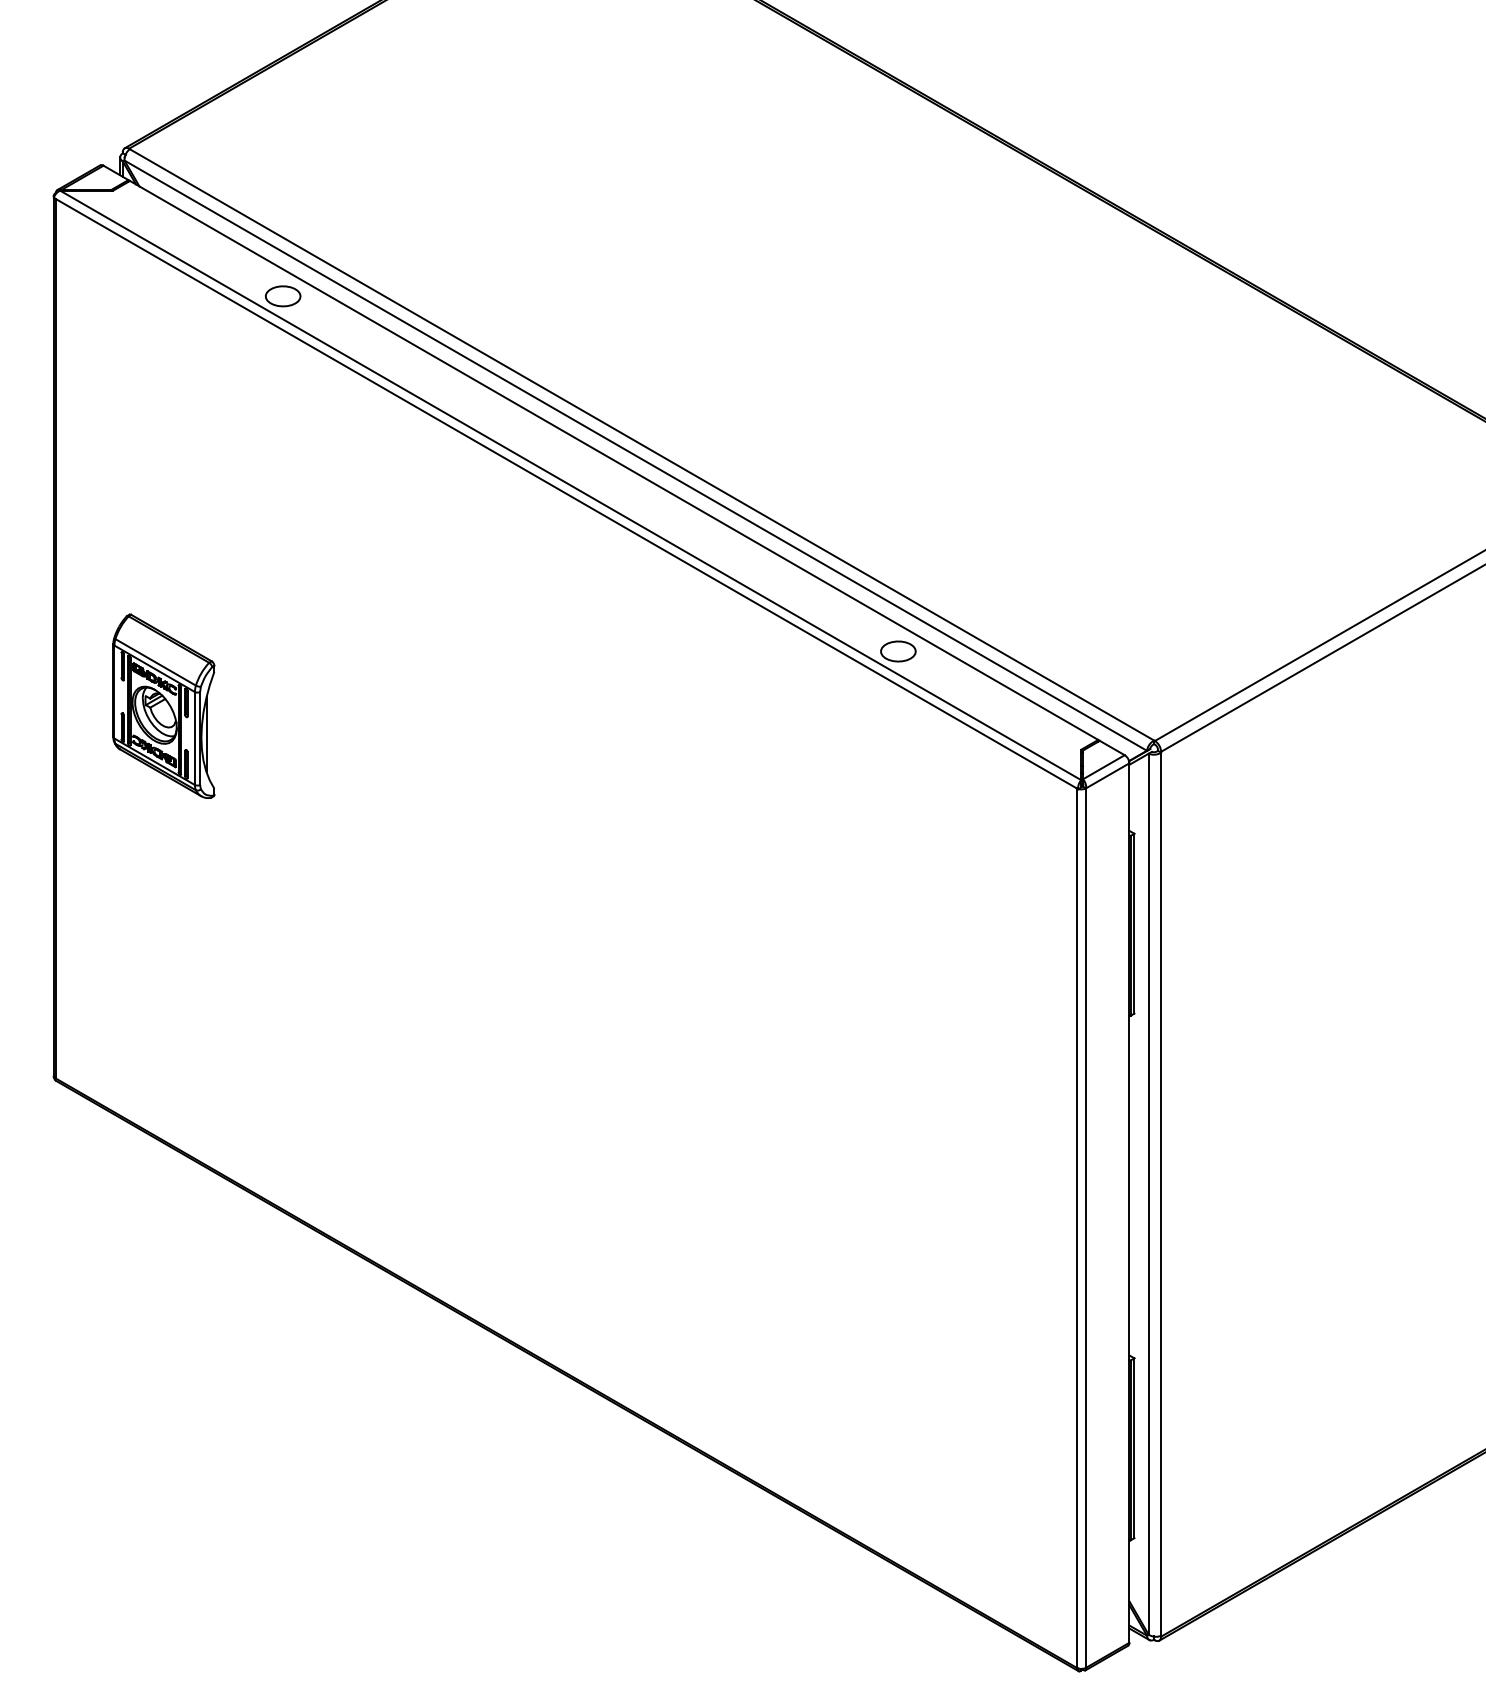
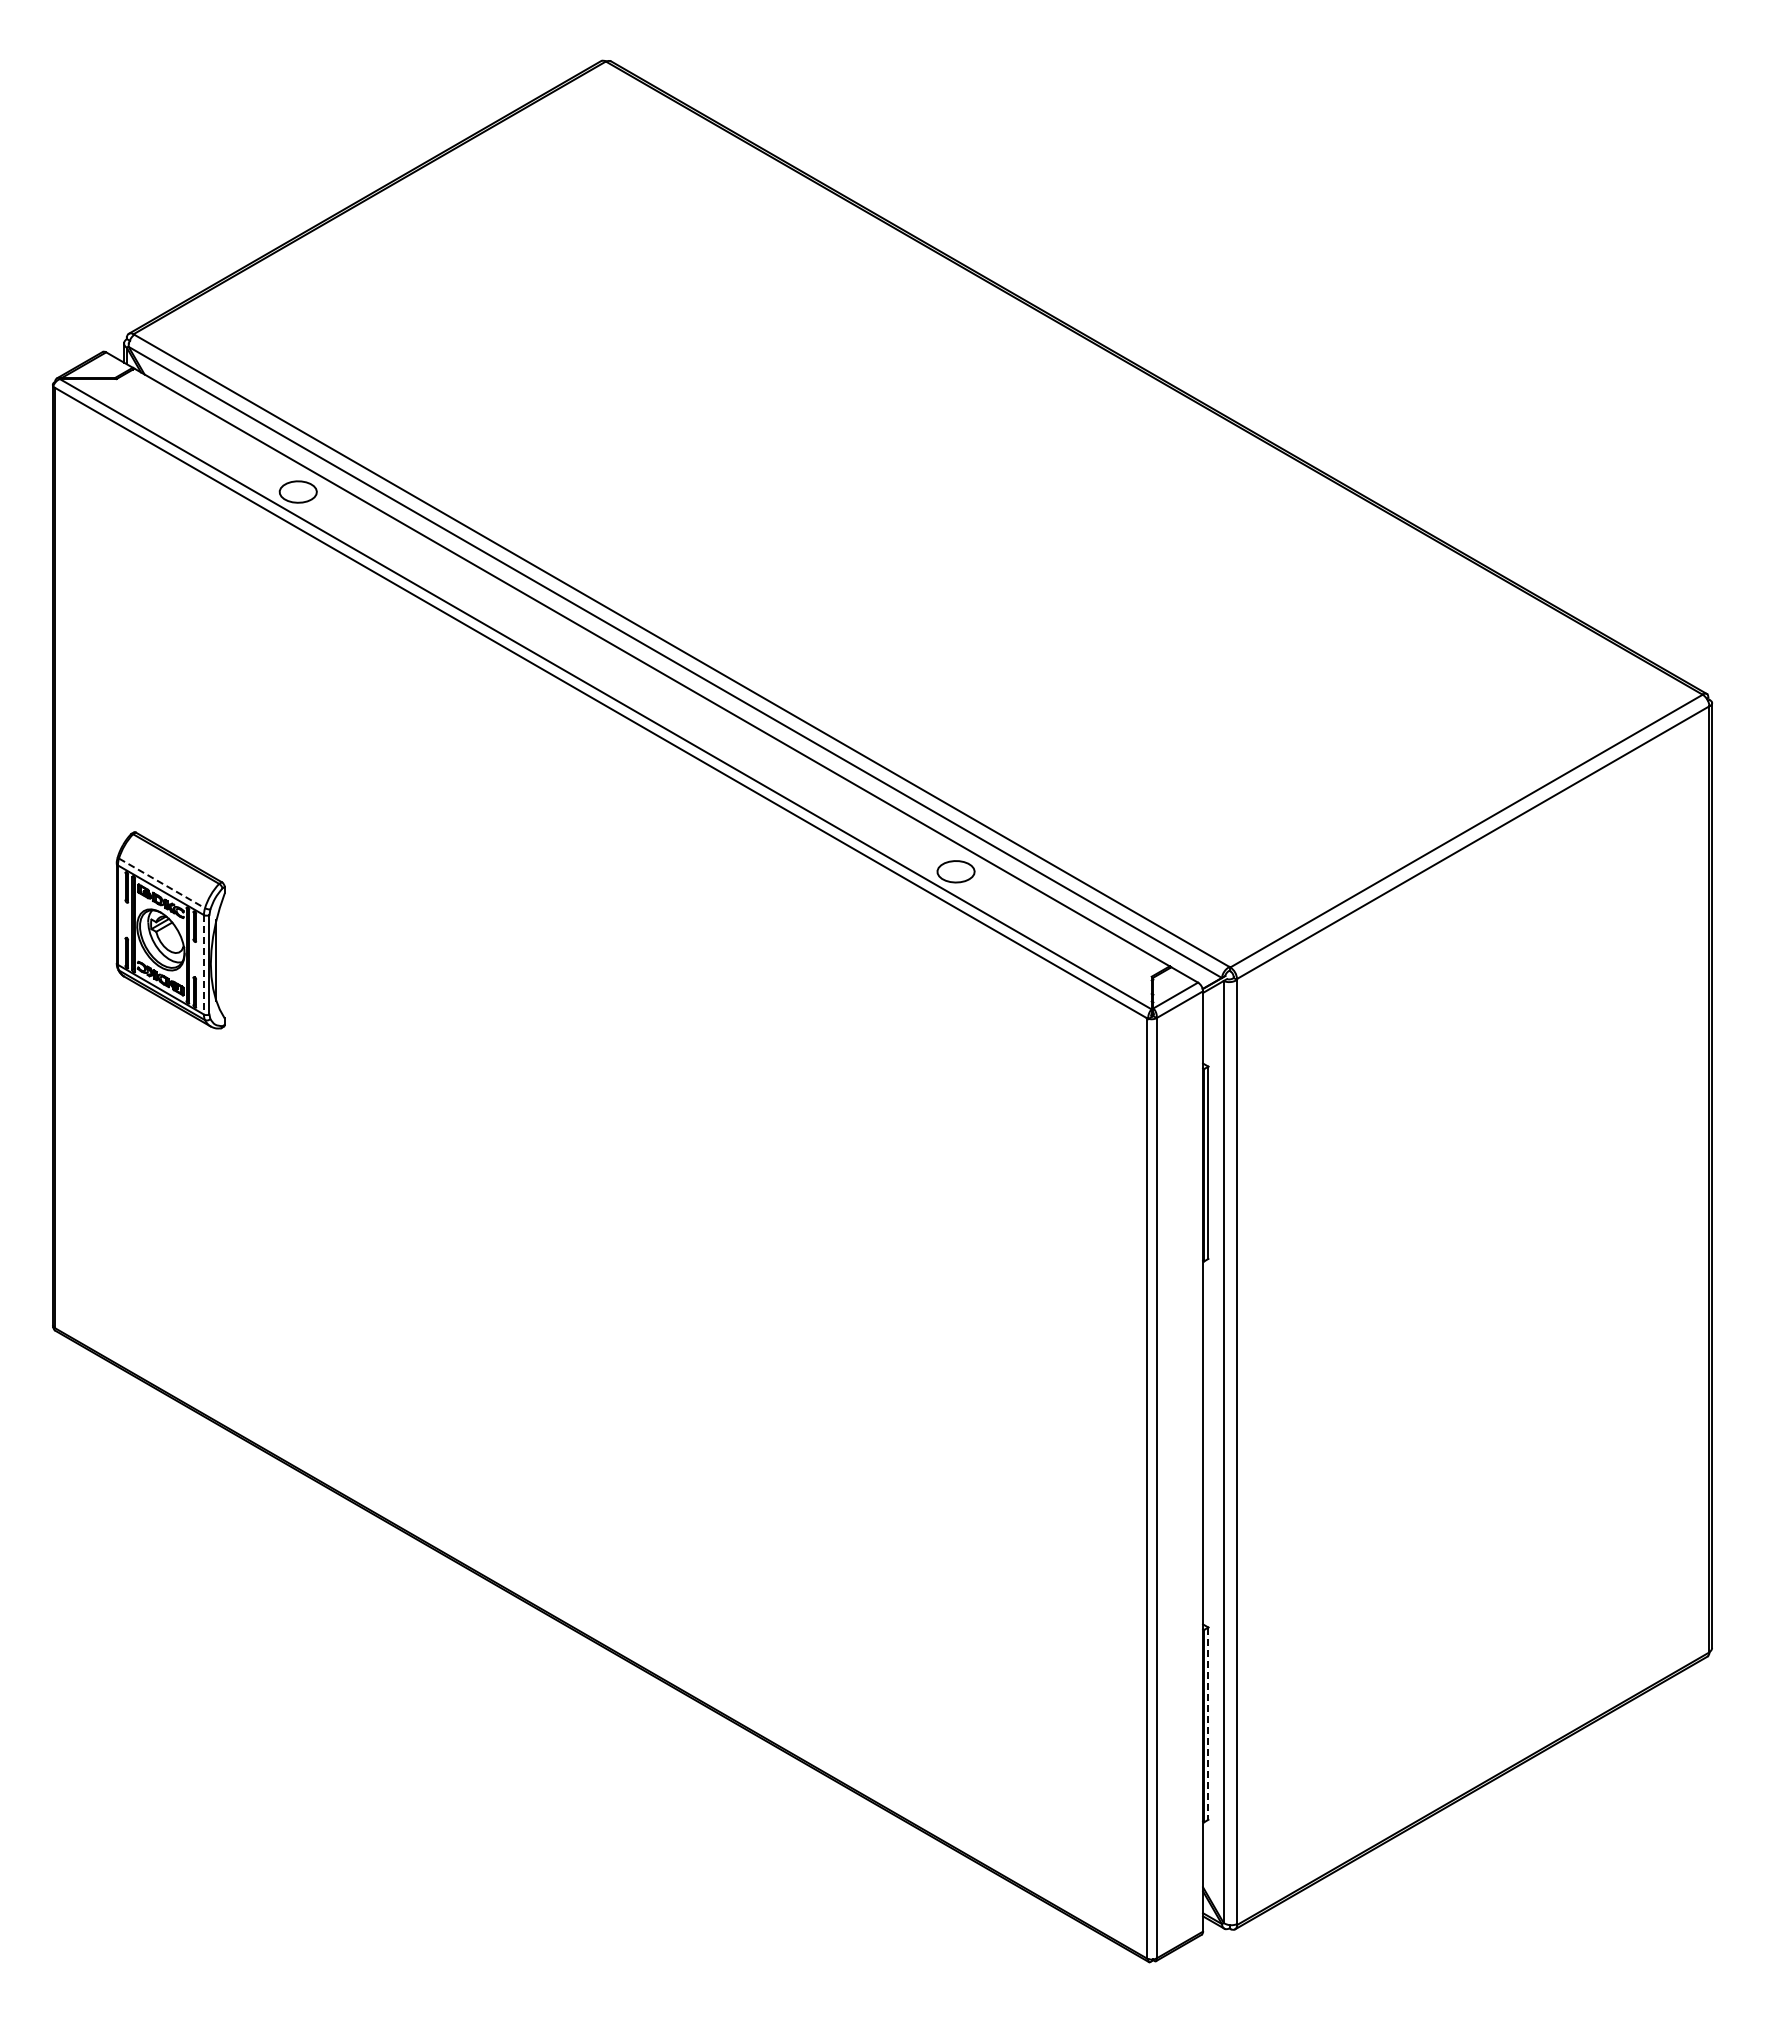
line: (155, 662) -> (161, 883), solid -> dashed
line: (194, 738) -> (203, 964), solid -> dashed
line: (1134, 1449) -> (1208, 1724), solid -> dashed

